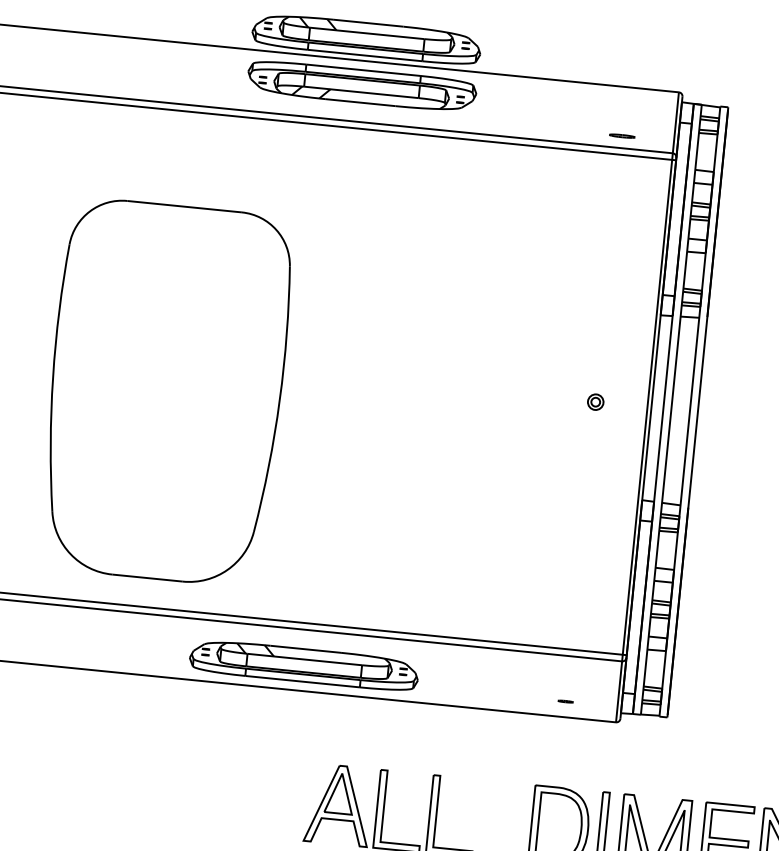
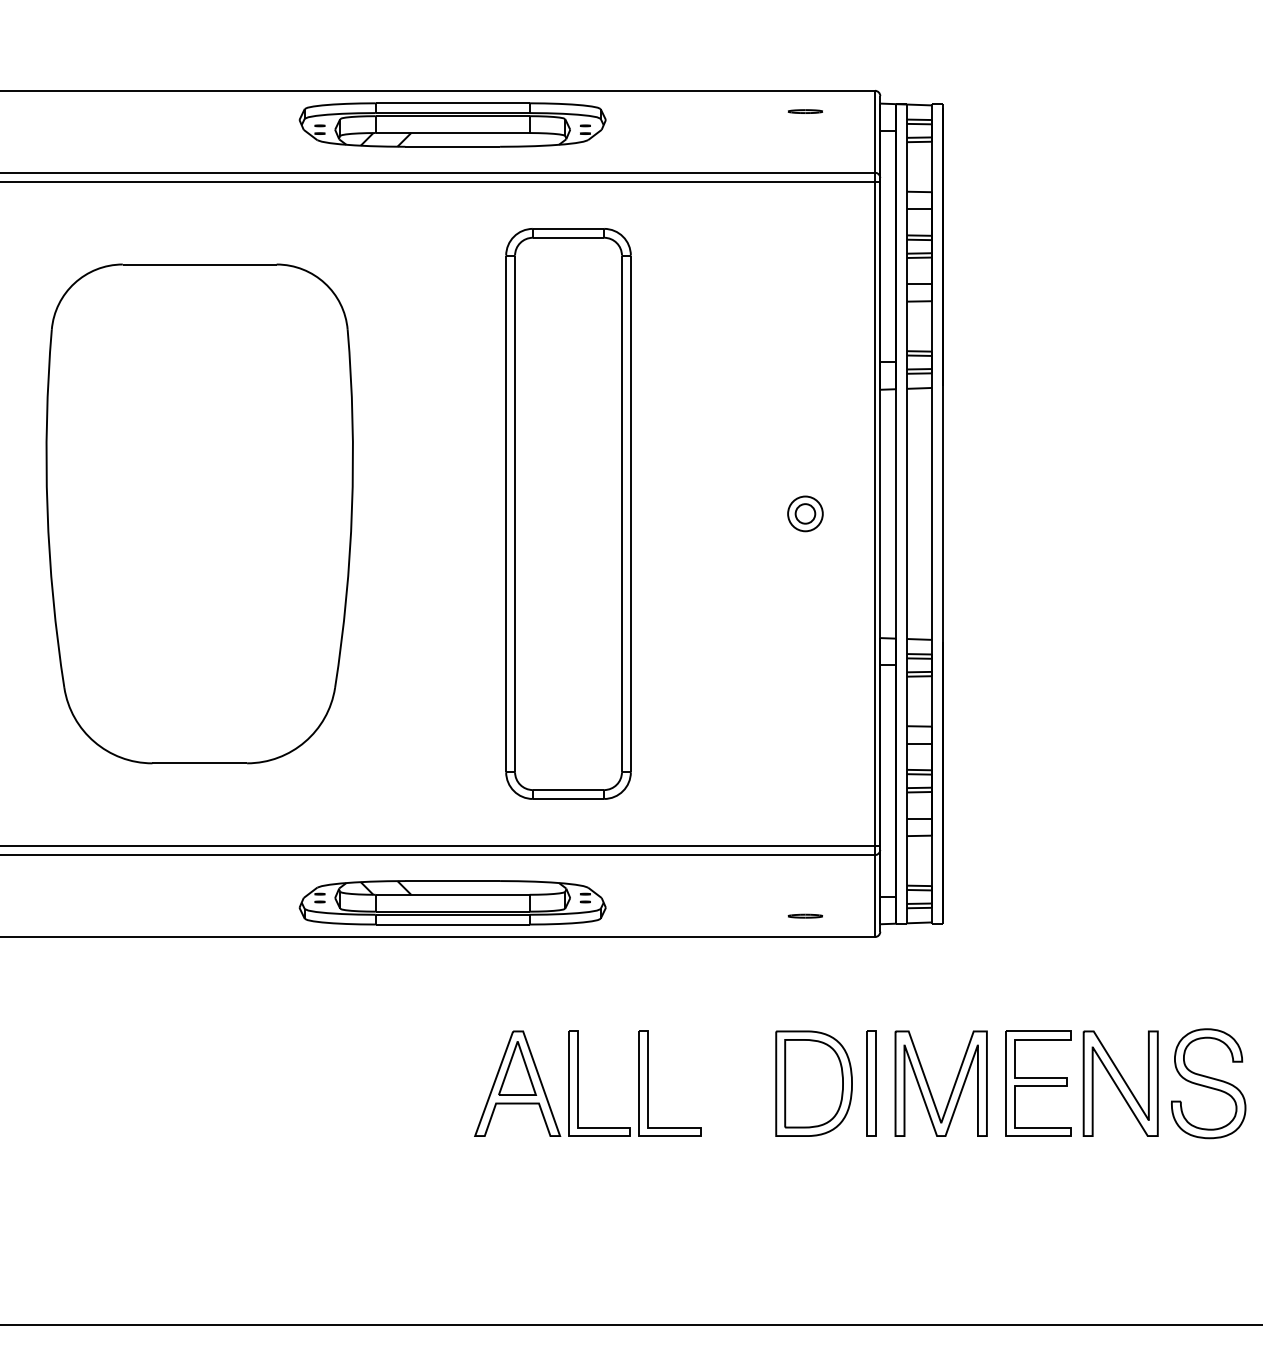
part: (366, 39) -> (452, 61), removed
line: (621, 135) -> (804, 110), moved
part: (419, 384) -> (568, 513), added
part: (165, 392) -> (199, 513), moved
part: (595, 401) -> (805, 513), size x1.67
part: (565, 701) -> (804, 915), size x1.67

